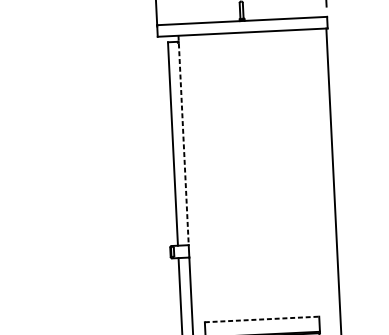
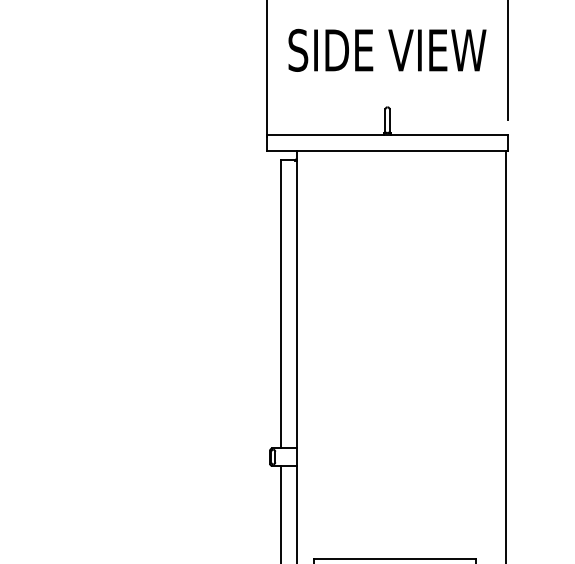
line: (183, 140) -> (296, 300), dashed -> solid
line: (262, 319) -> (395, 558), dashed -> solid

